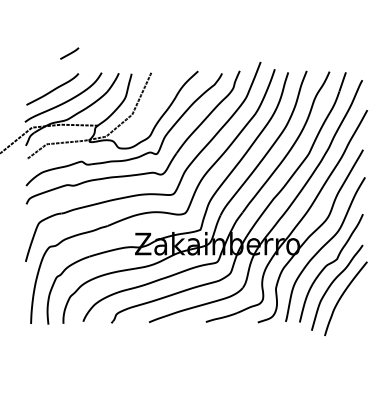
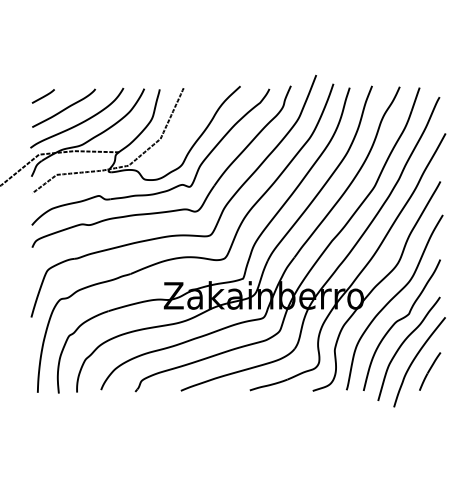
line: (69, 53) -> (43, 96), moved
line: (354, 306) -> (430, 371), added

